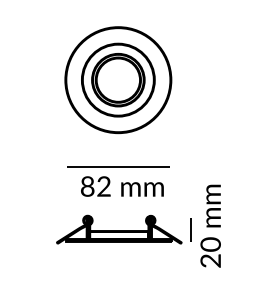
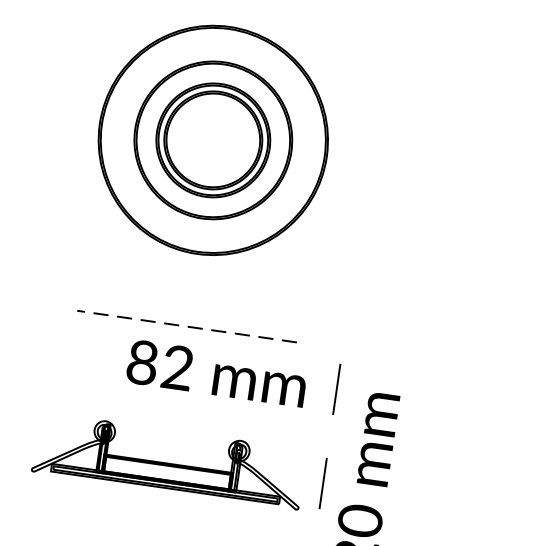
line: (118, 167) -> (186, 327), solid -> dashed
line: (190, 185) -> (335, 388), added
text: (122, 186) -> (217, 373), moved

